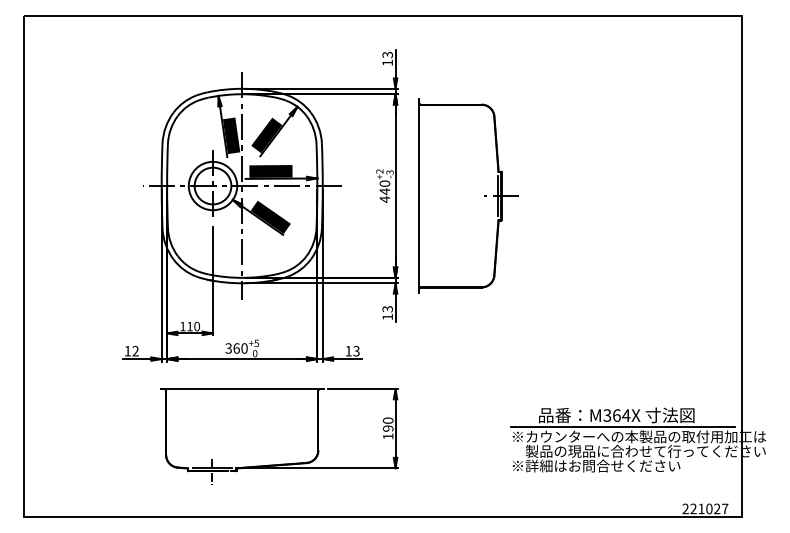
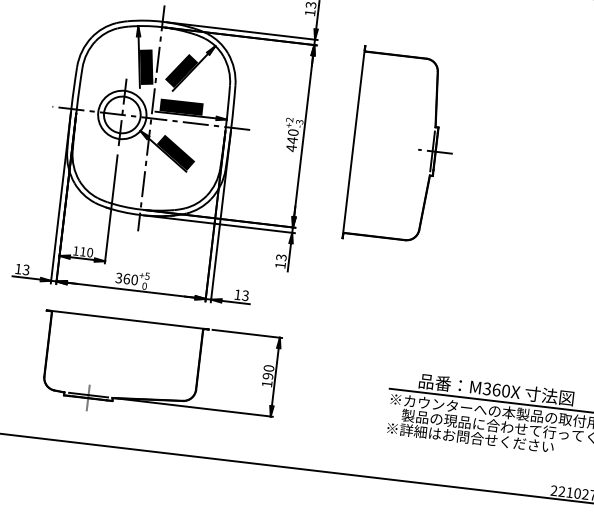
part: (468, 195) -> (402, 147), moved
text: (135, 351) -> (26, 270), 12 -> 13
text: (626, 415) -> (506, 391), M364X -> M360X

